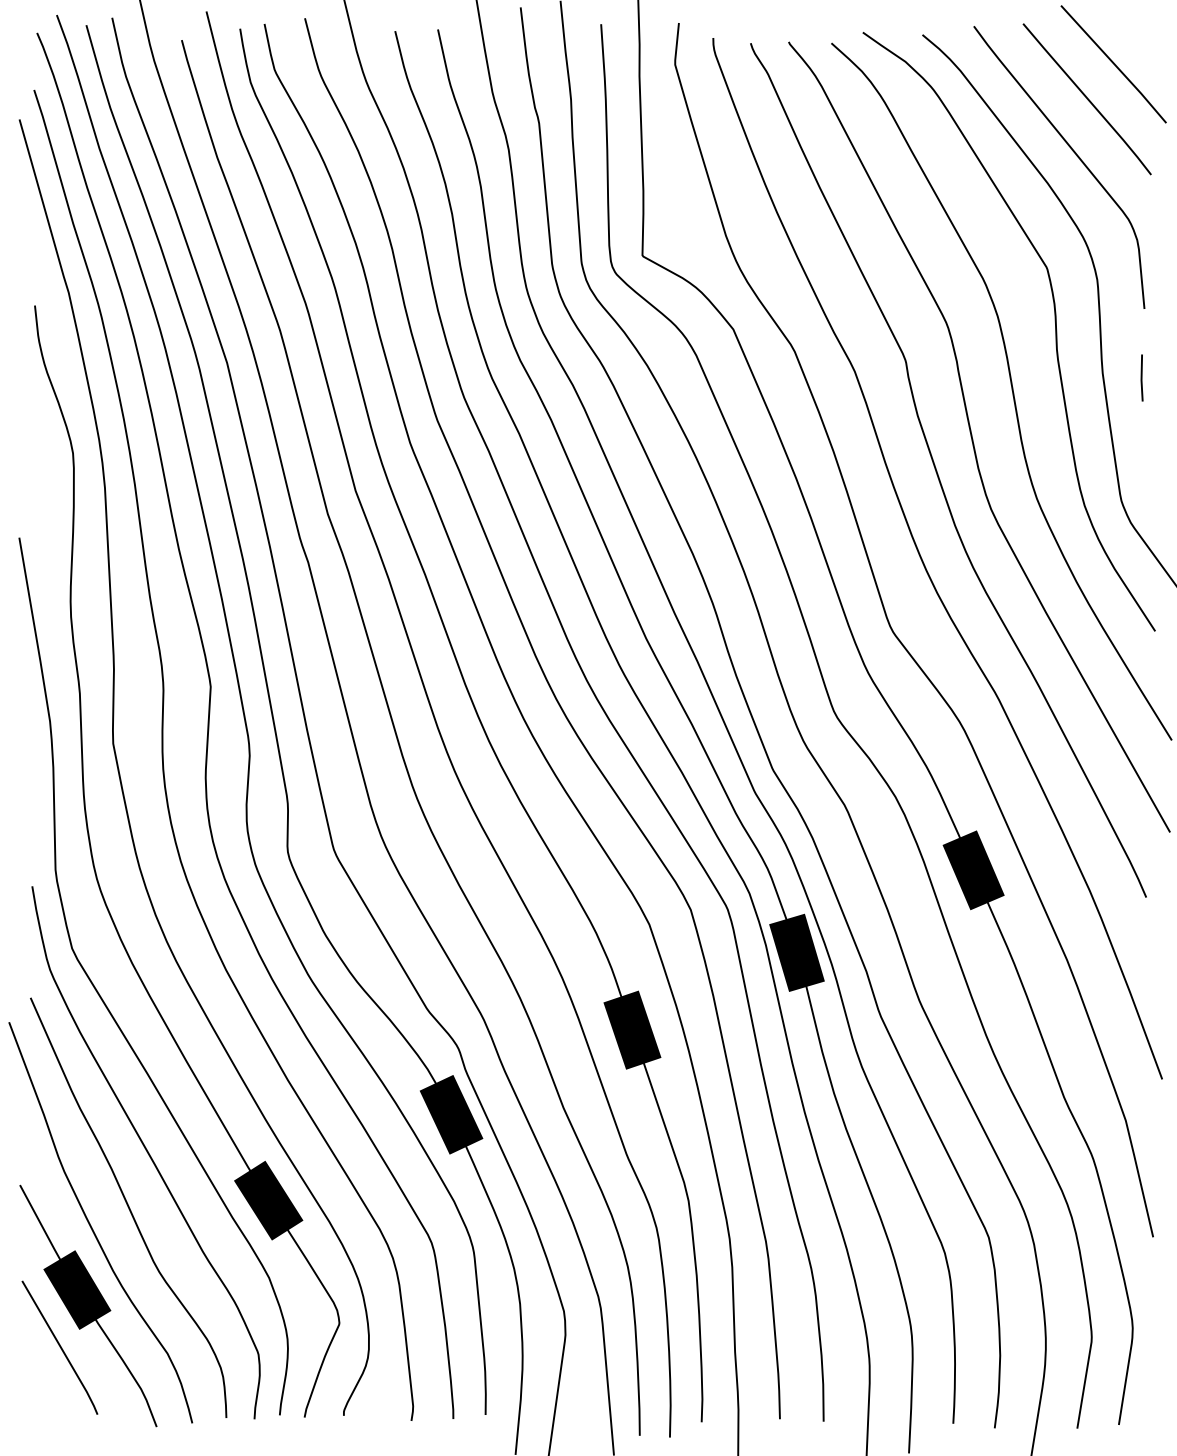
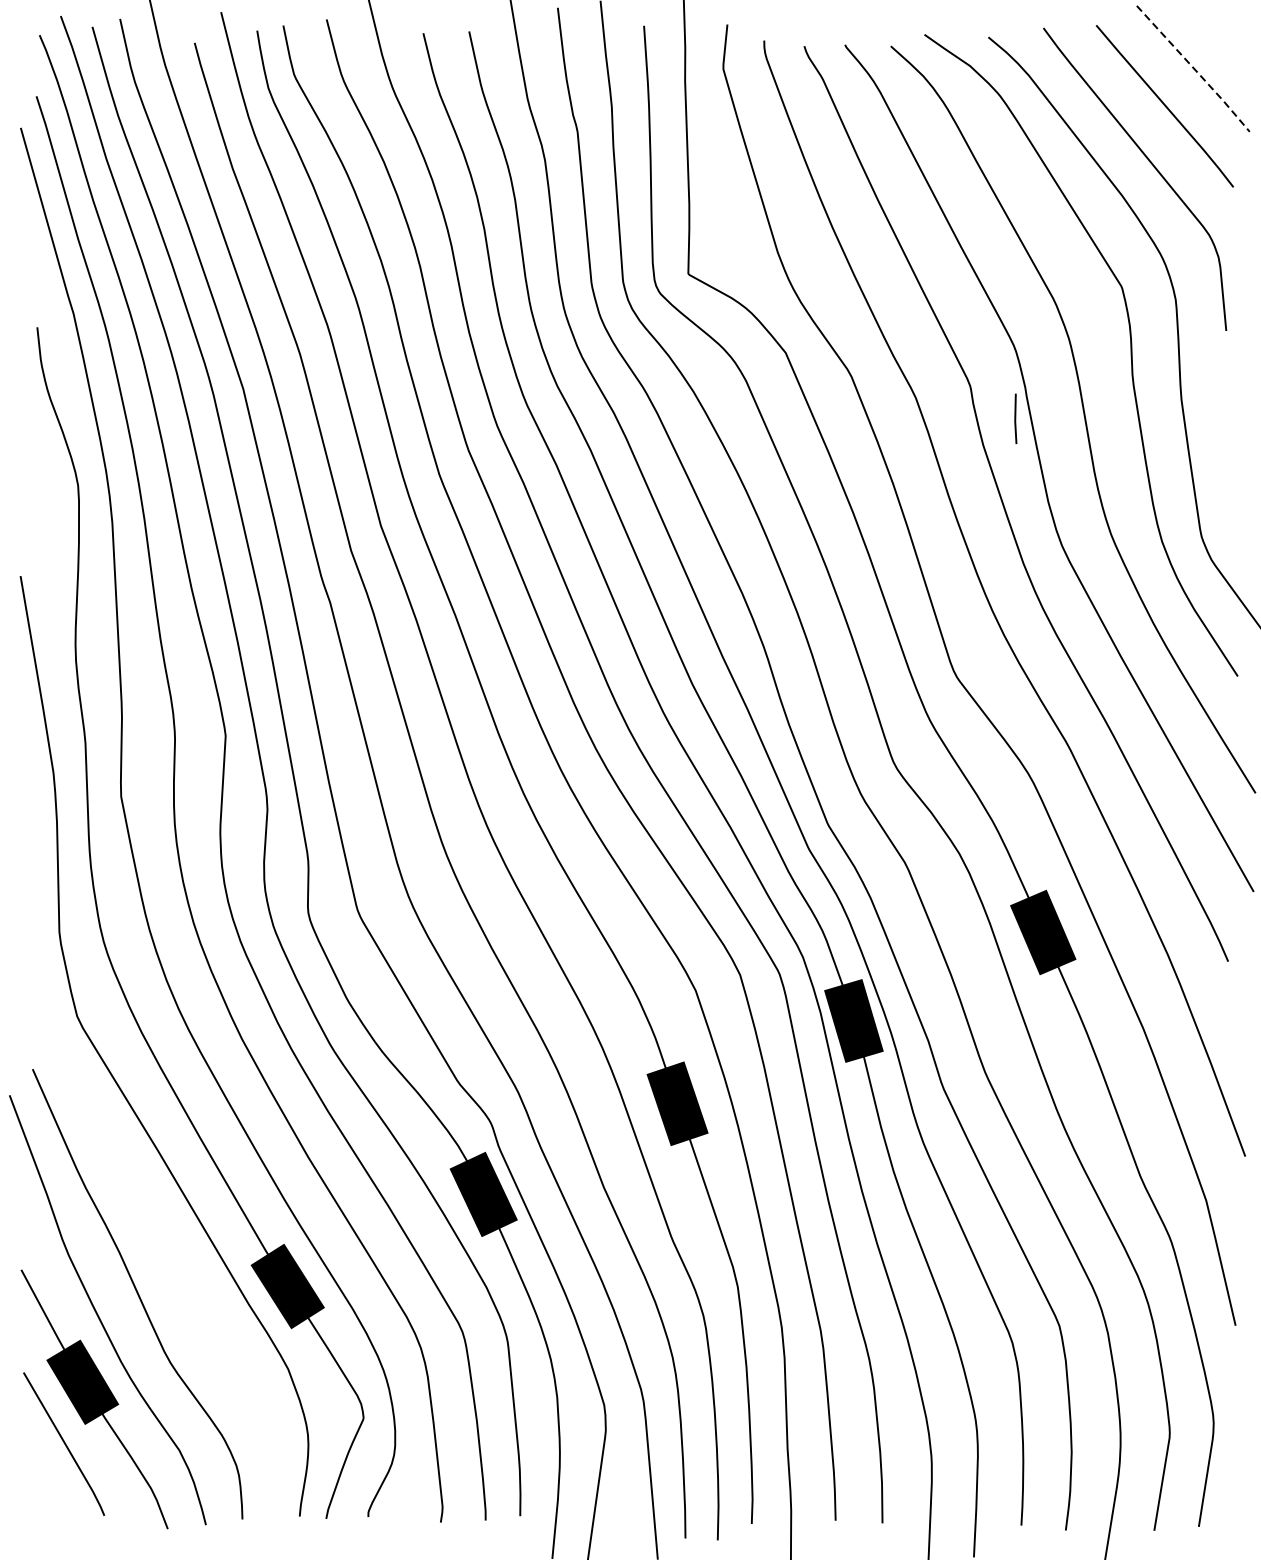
line: (1114, 64) -> (1194, 68), solid -> dashed
line: (1141, 377) -> (1015, 418), moved
curve: (146, 1152) -> (156, 1234), removed

